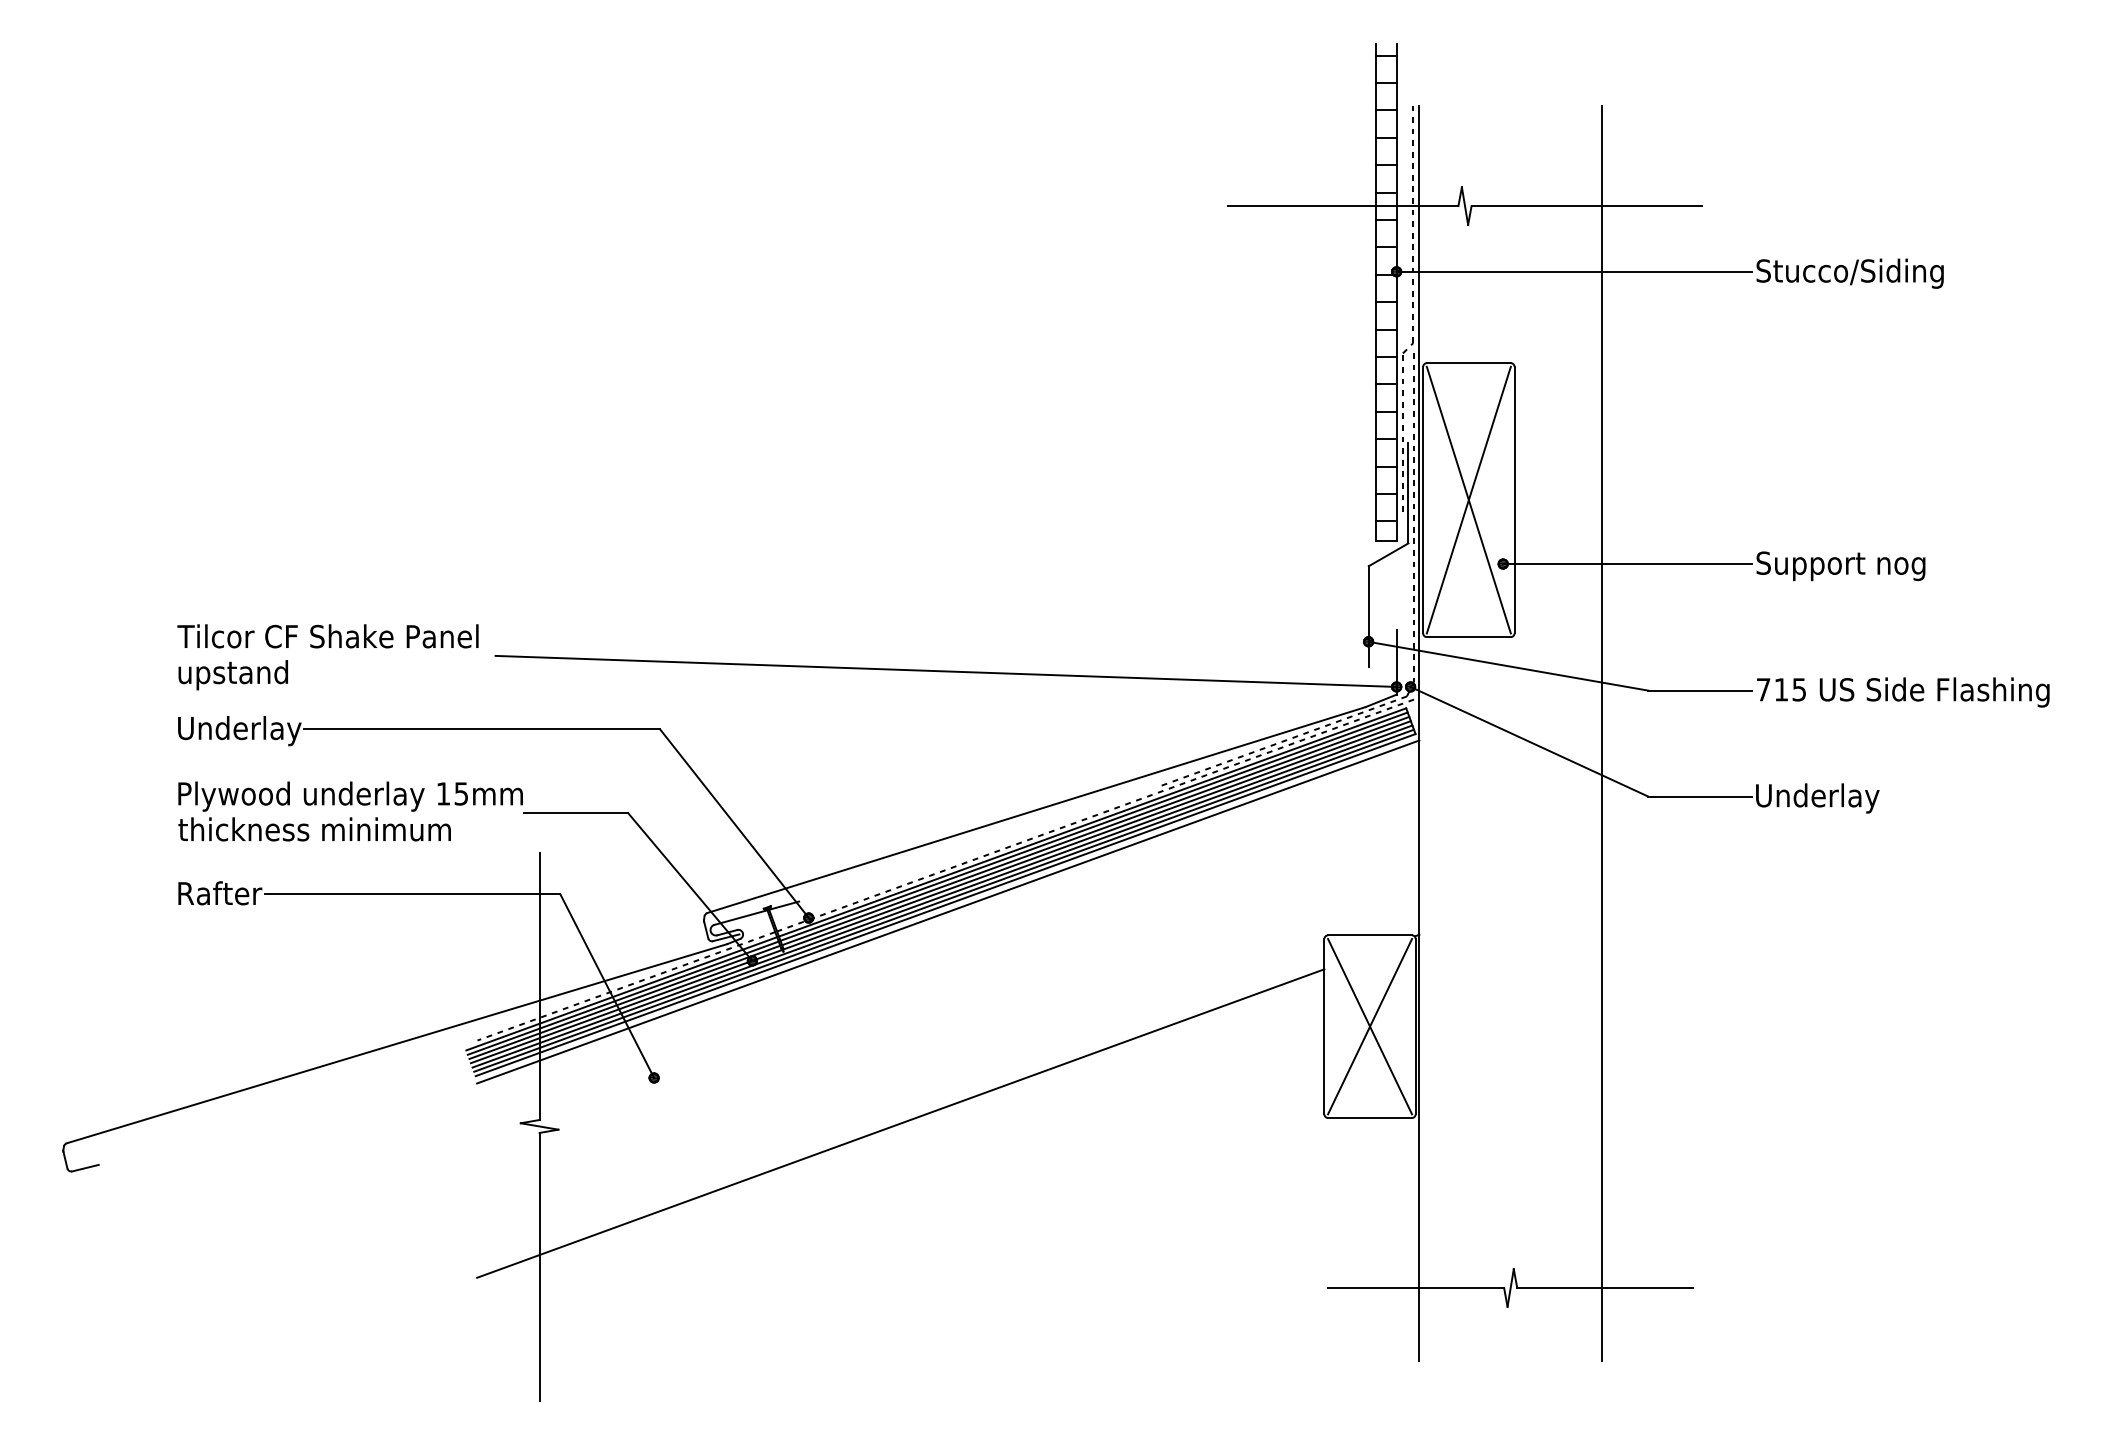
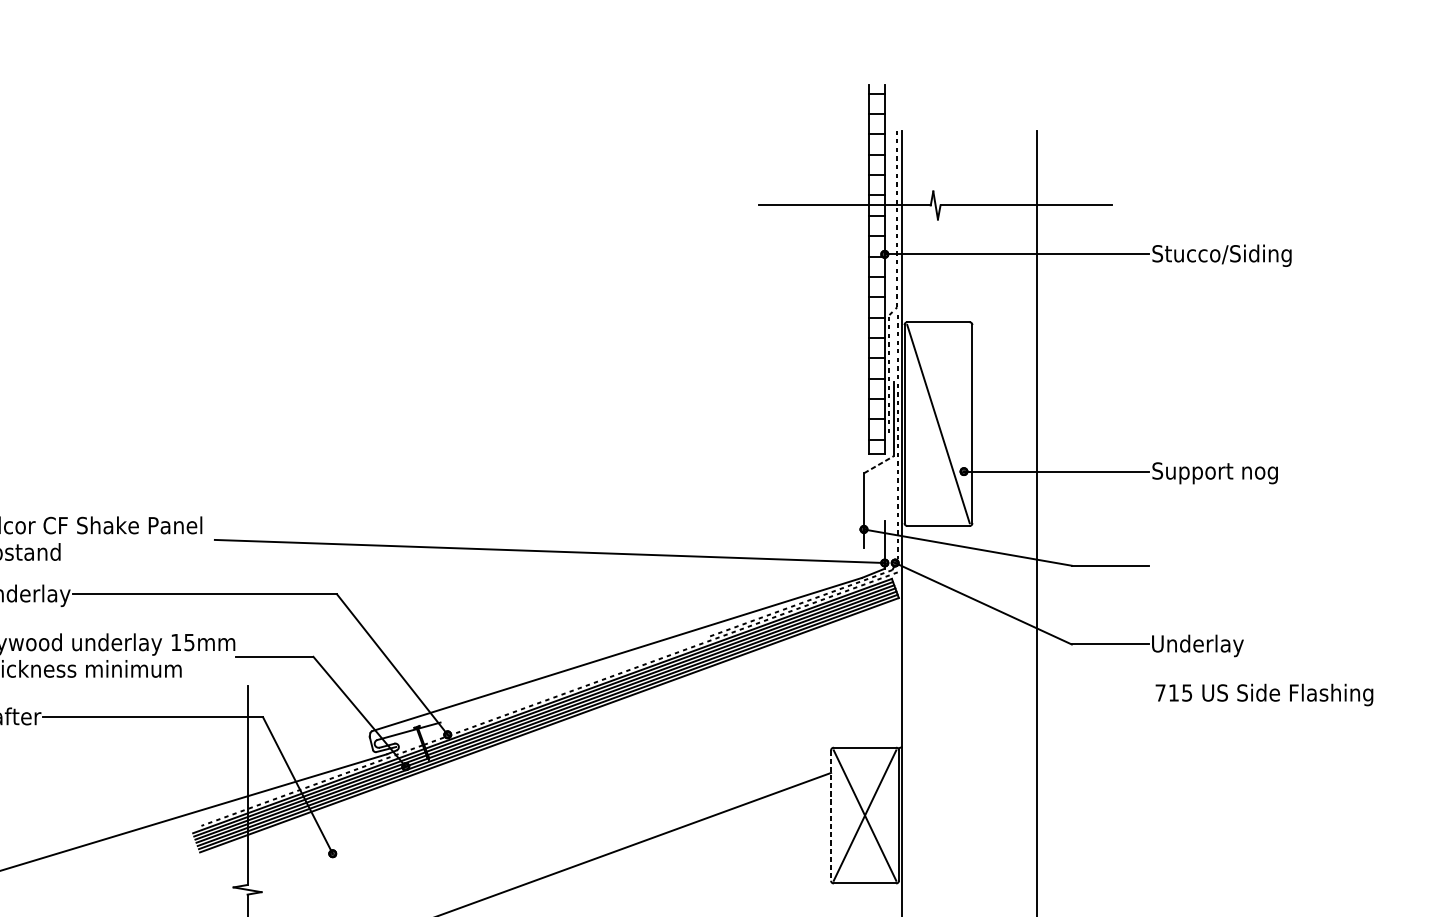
line: (1468, 499) -> (938, 423), removed
line: (1388, 554) -> (878, 464), solid -> dashed
text: (1903, 692) -> (1264, 695), moved
line: (948, 911) -> (551, 729), removed
line: (1324, 1026) -> (831, 815), solid -> dashed

